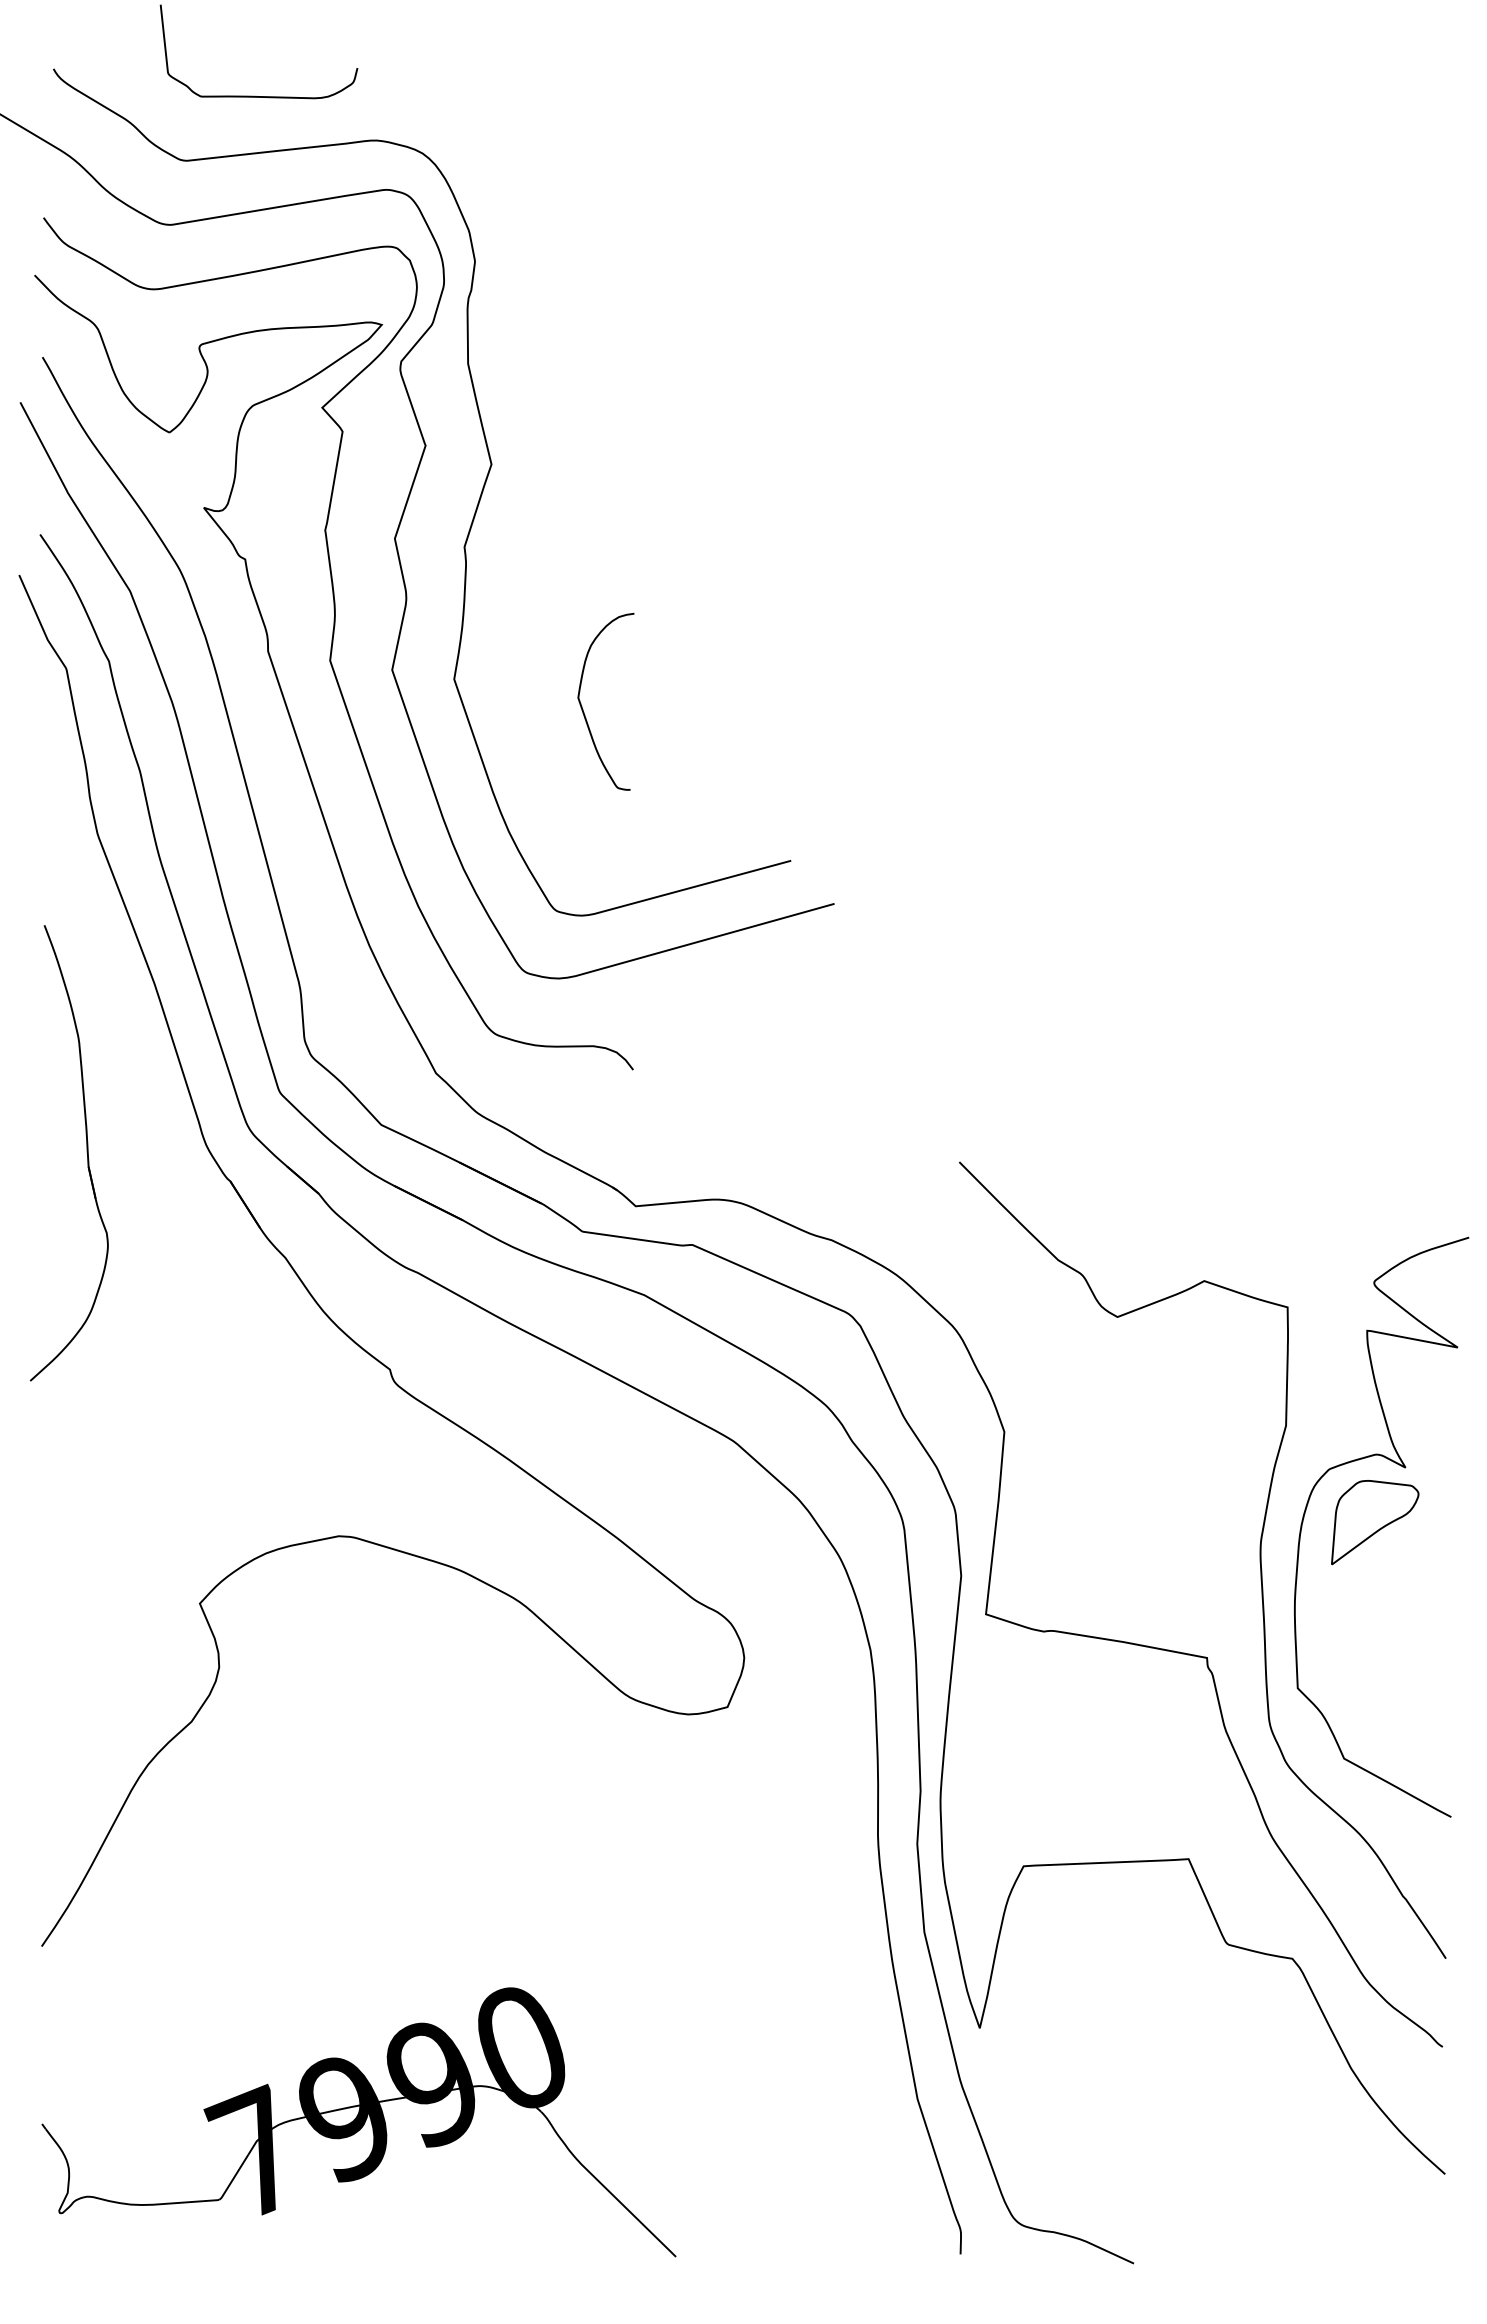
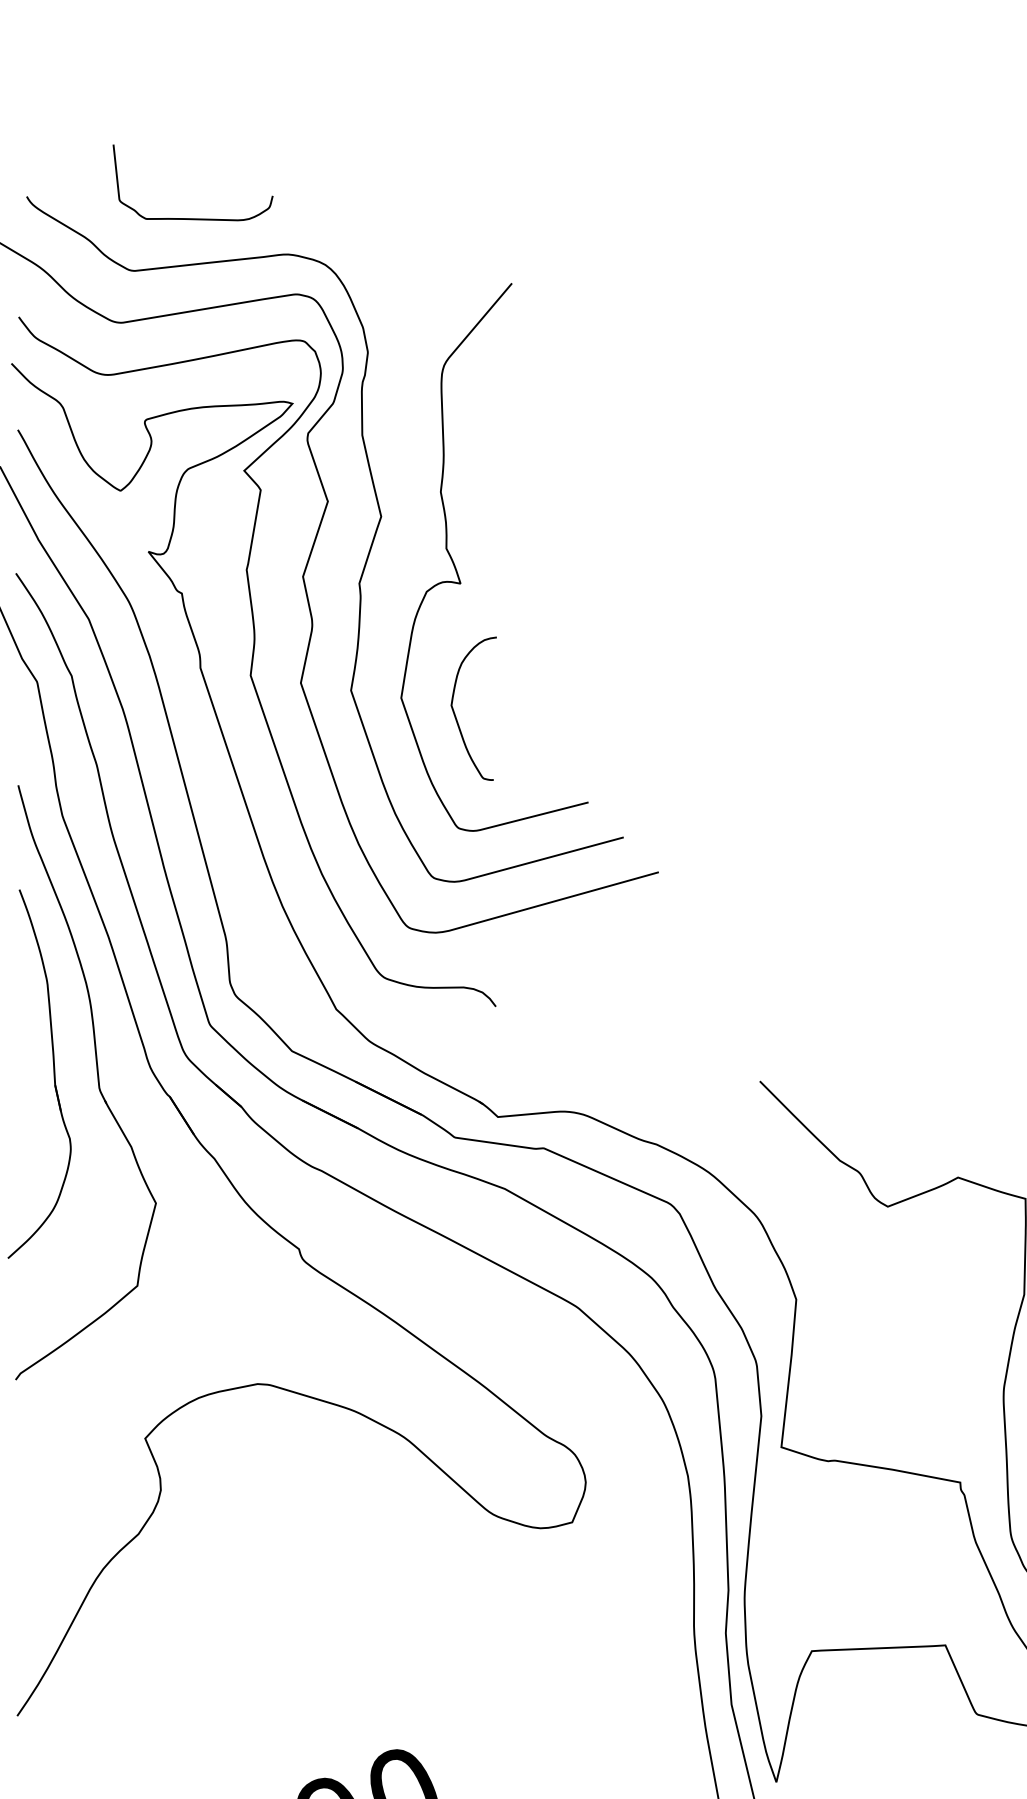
curve: (584, 528) -> (456, 568), added
part: (141, 1163) -> (97, 1082), added

